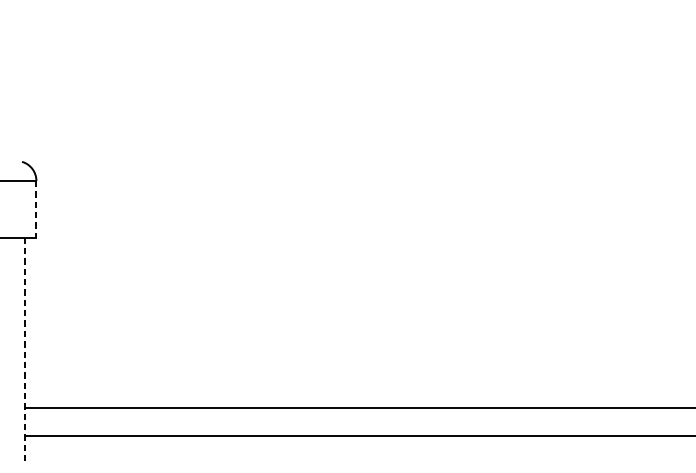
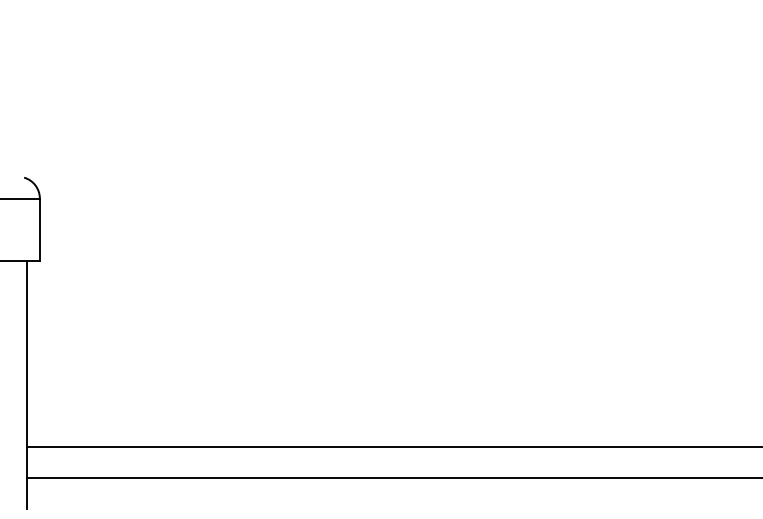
line: (36, 210) -> (39, 230), dashed -> solid
line: (24, 351) -> (26, 385), dashed -> solid

